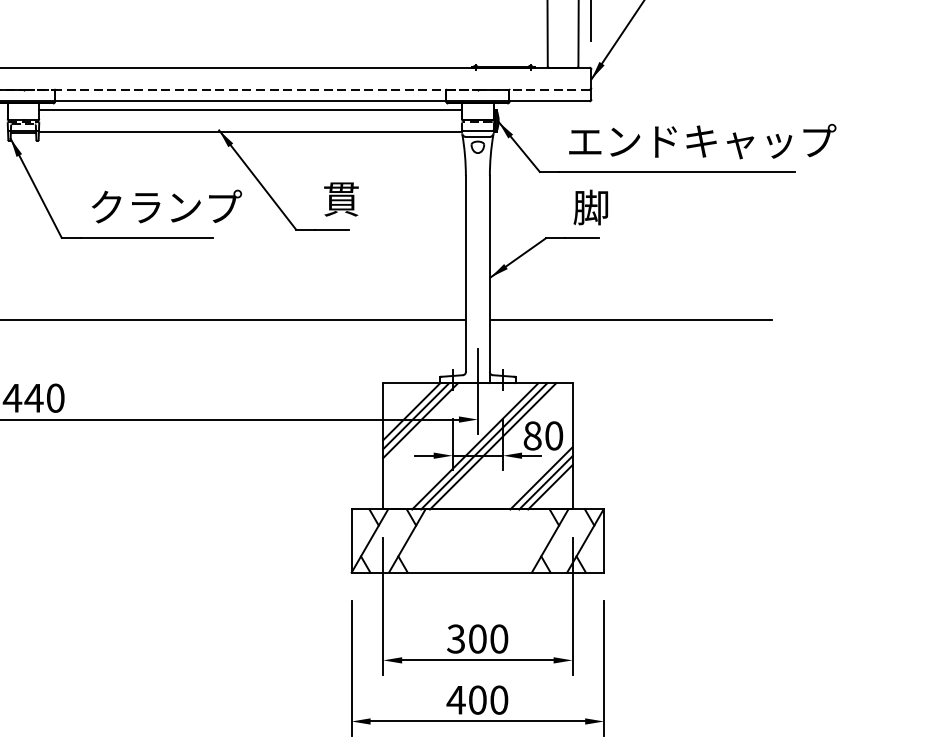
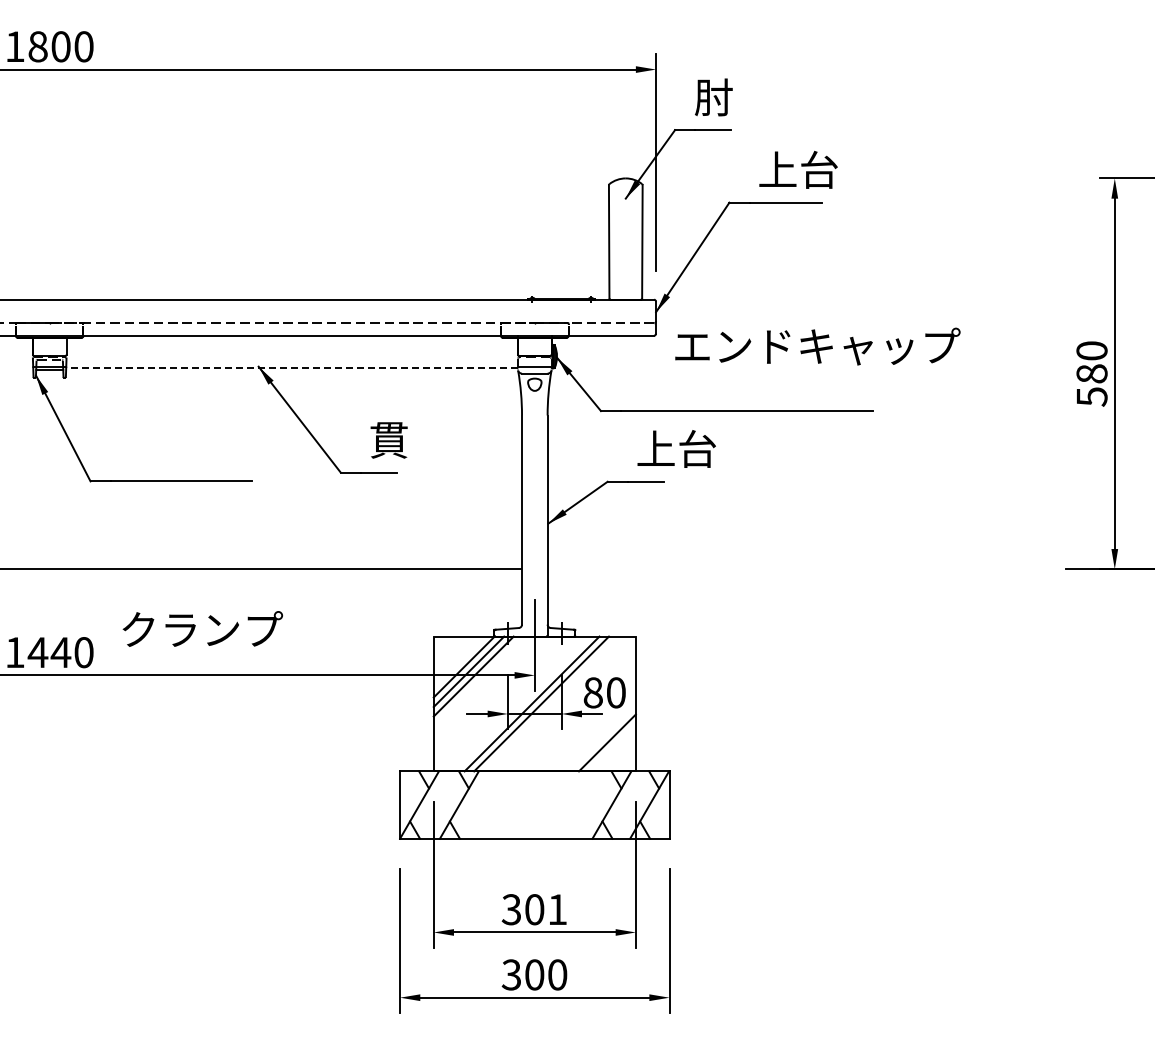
line: (249, 110) -> (291, 345), removed
line: (250, 132) -> (292, 368), solid -> dashed
text: (702, 141) -> (817, 346), moved
text: (166, 206) -> (202, 628), moved
text: (610, 207) -> (676, 448), 脚 -> 上台
line: (631, 320) -> (698, 569), removed
line: (492, 445) -> (550, 703), removed
line: (541, 477) -> (602, 737), removed
line: (549, 487) -> (611, 747), removed
text: (499, 638) -> (557, 909), 300 -> 301
text: (456, 699) -> (511, 974), 400 -> 300

